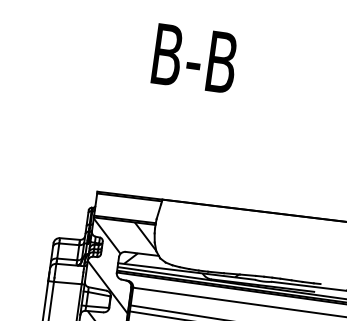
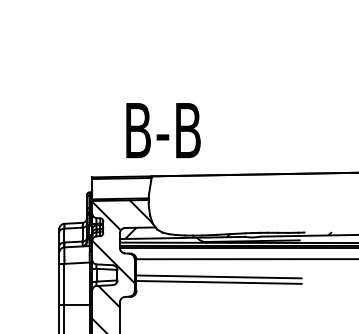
text: (195, 58) -> (163, 130), moved

